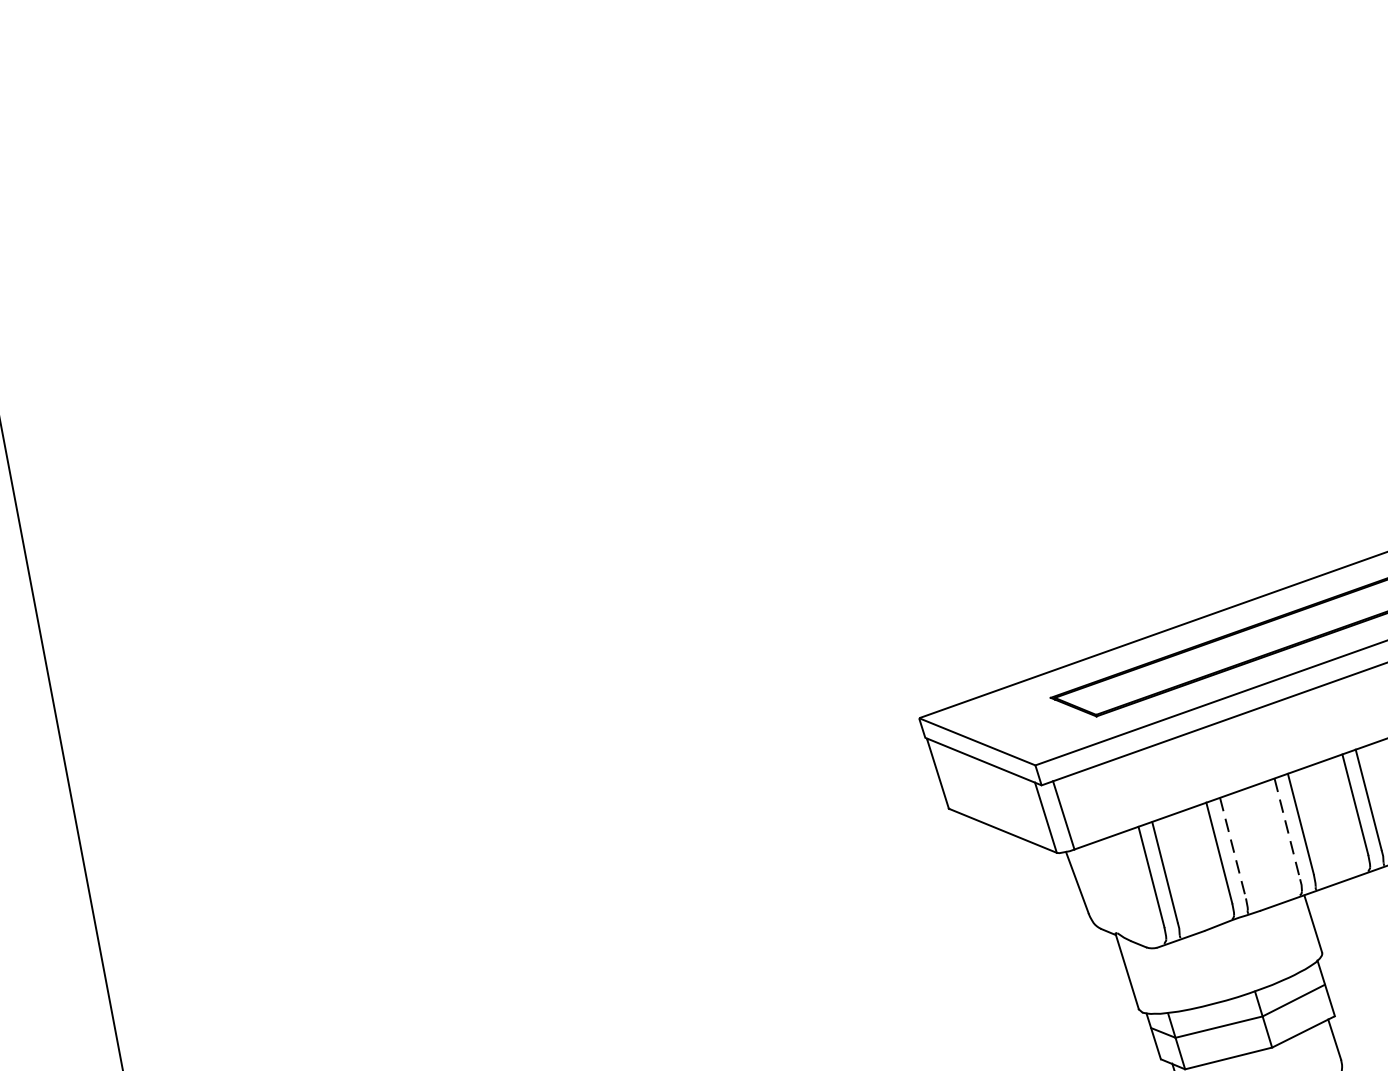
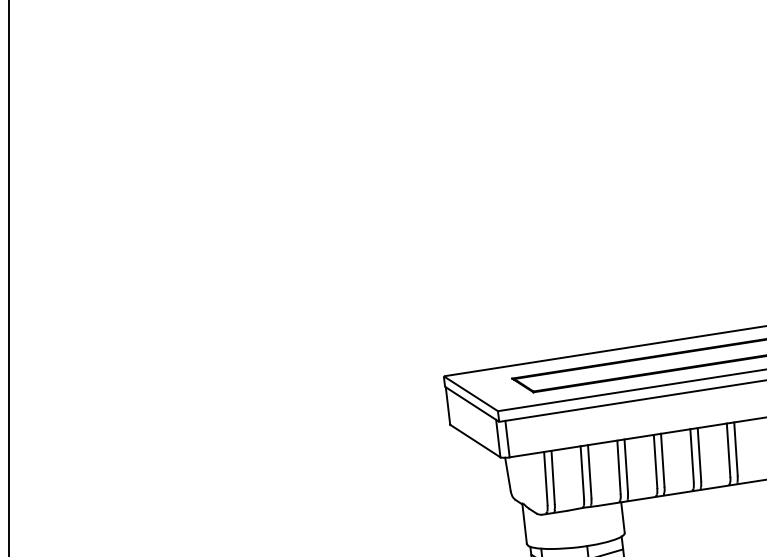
line: (1286, 829) -> (618, 467), dashed -> solid
line: (1232, 847) -> (589, 471), dashed -> solid

